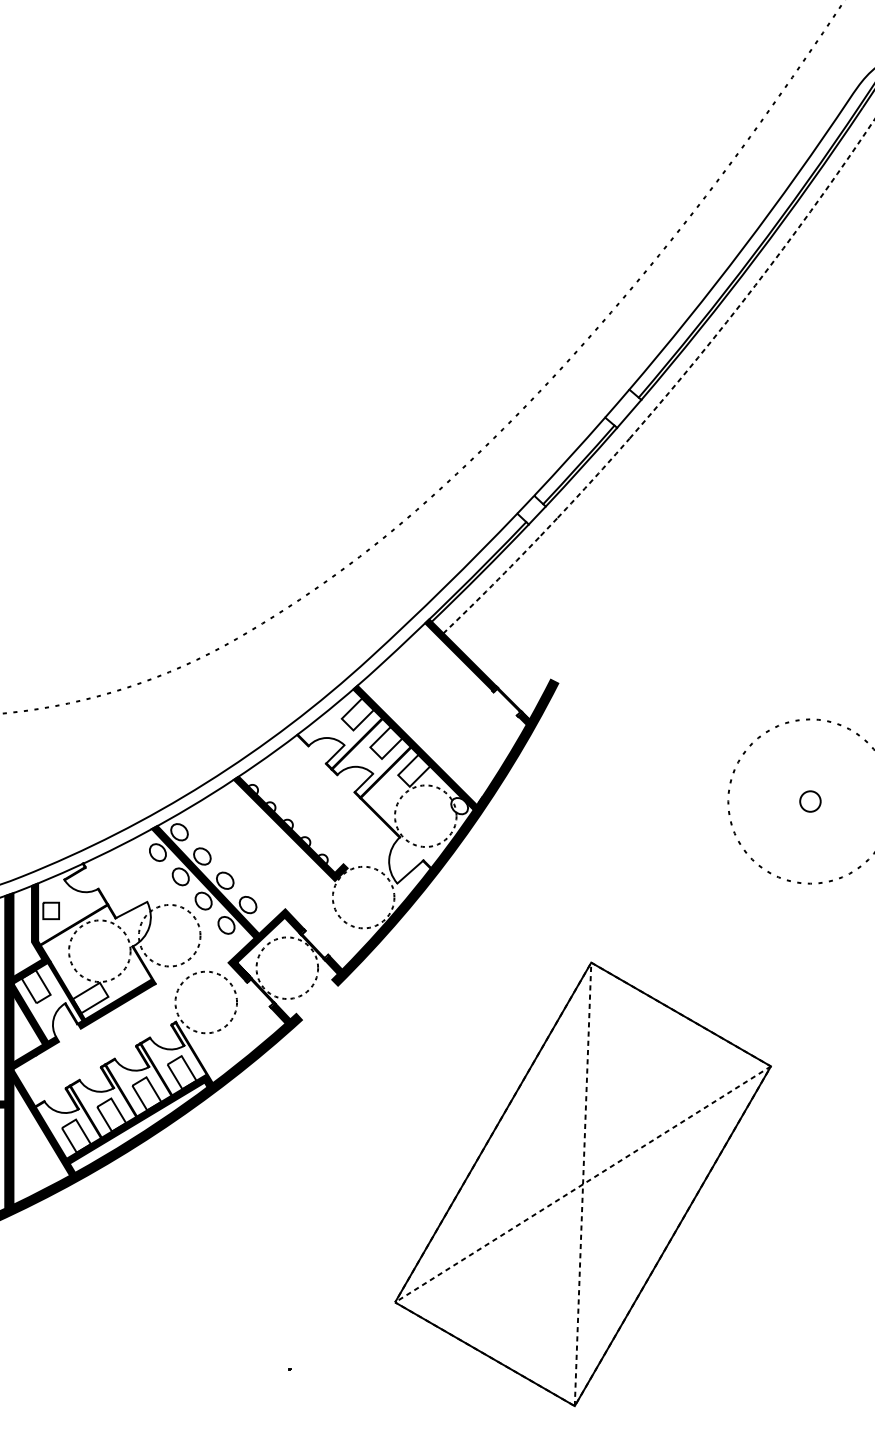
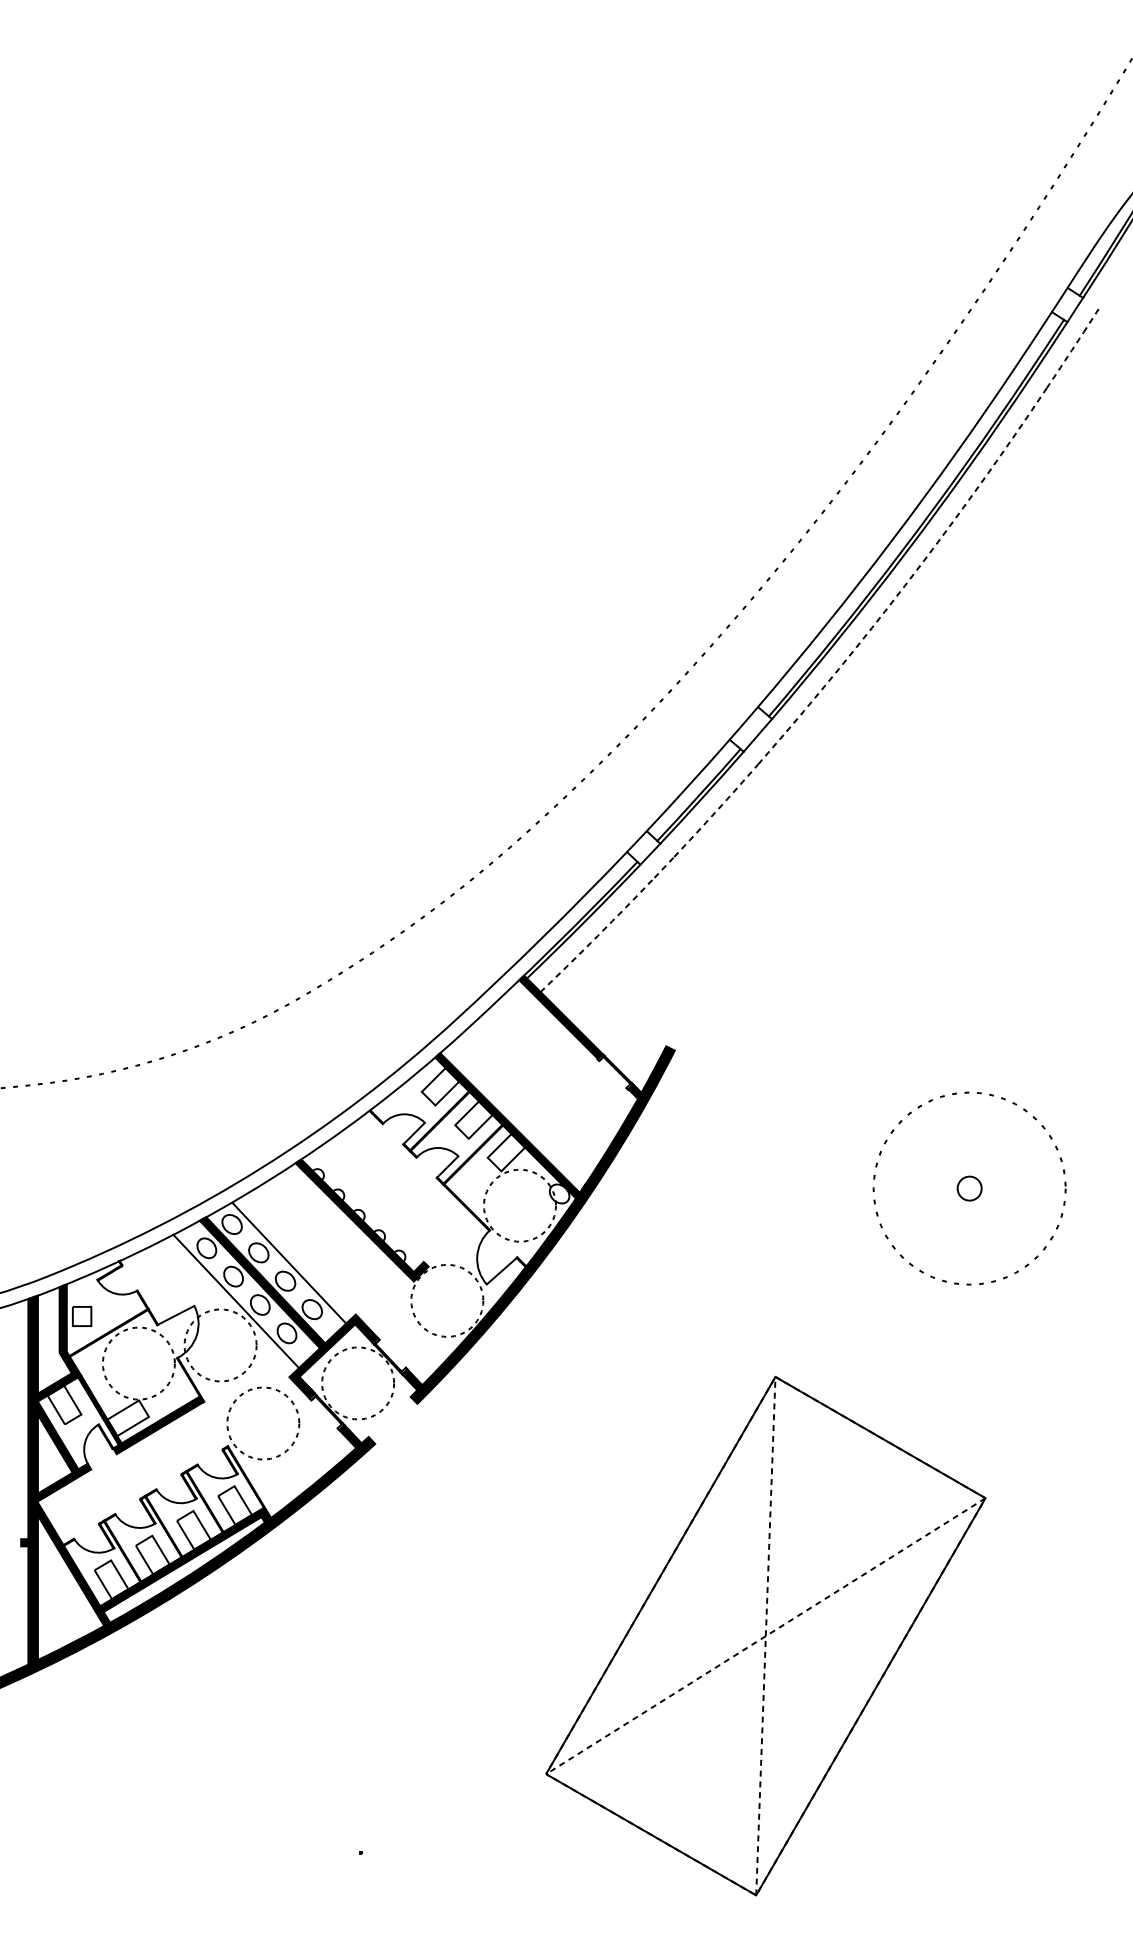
line: (228, 865) -> (289, 1263), added
line: (183, 898) -> (236, 1301), added
part: (582, 1183) -> (765, 1635), moved

